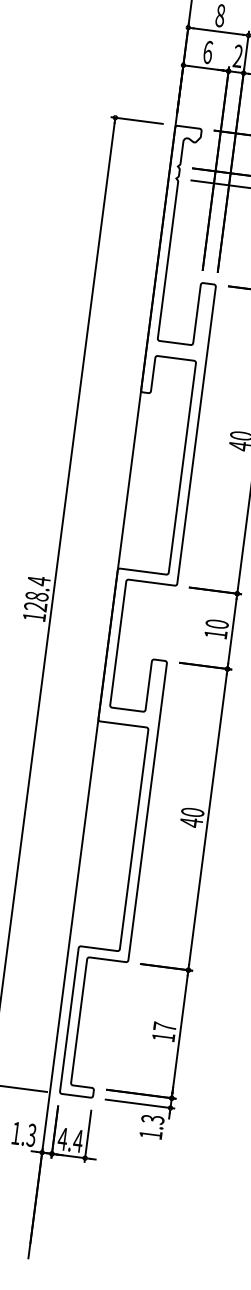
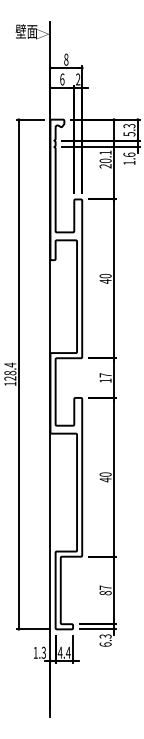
text: (216, 624) -> (105, 375), 10 -> 17
text: (163, 1037) -> (105, 593), 17 -> 87
text: (150, 1134) -> (105, 644), 1.3 -> 6.3

